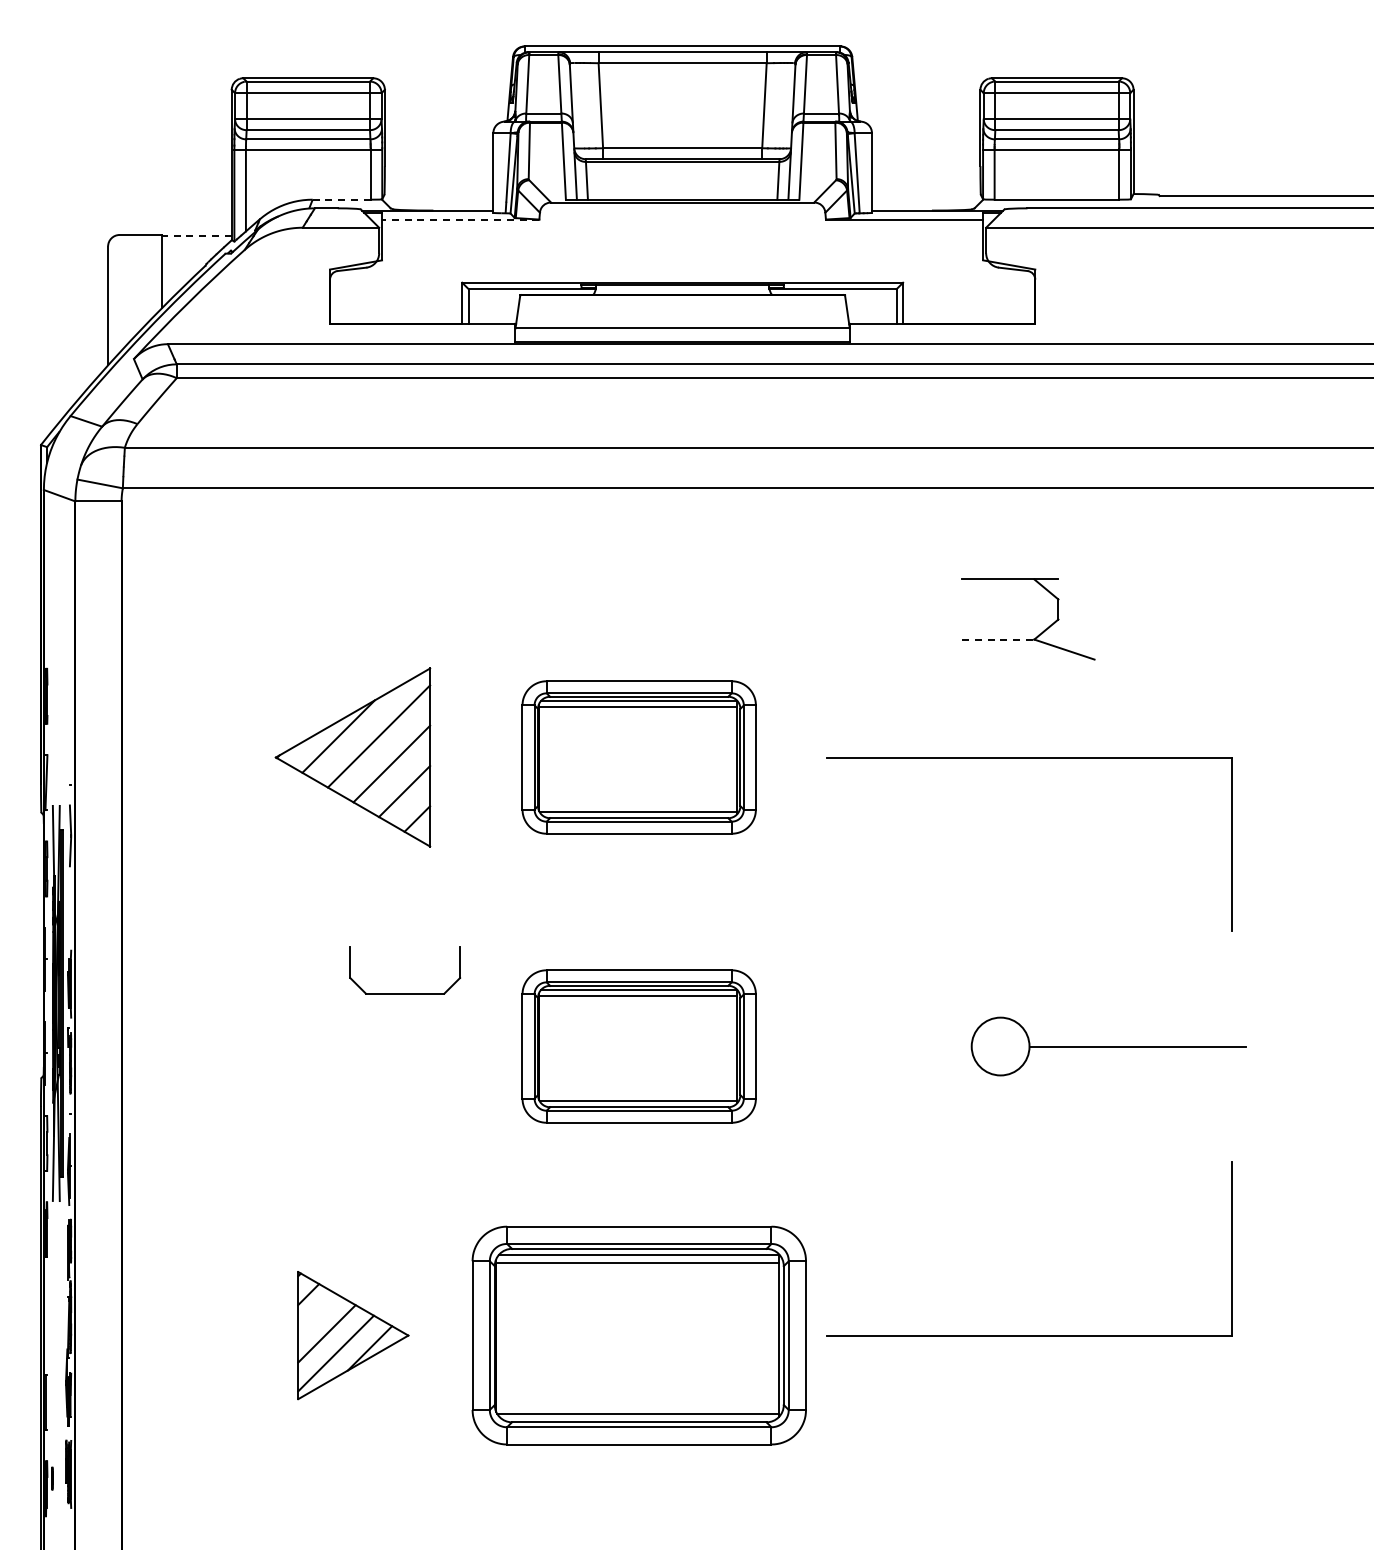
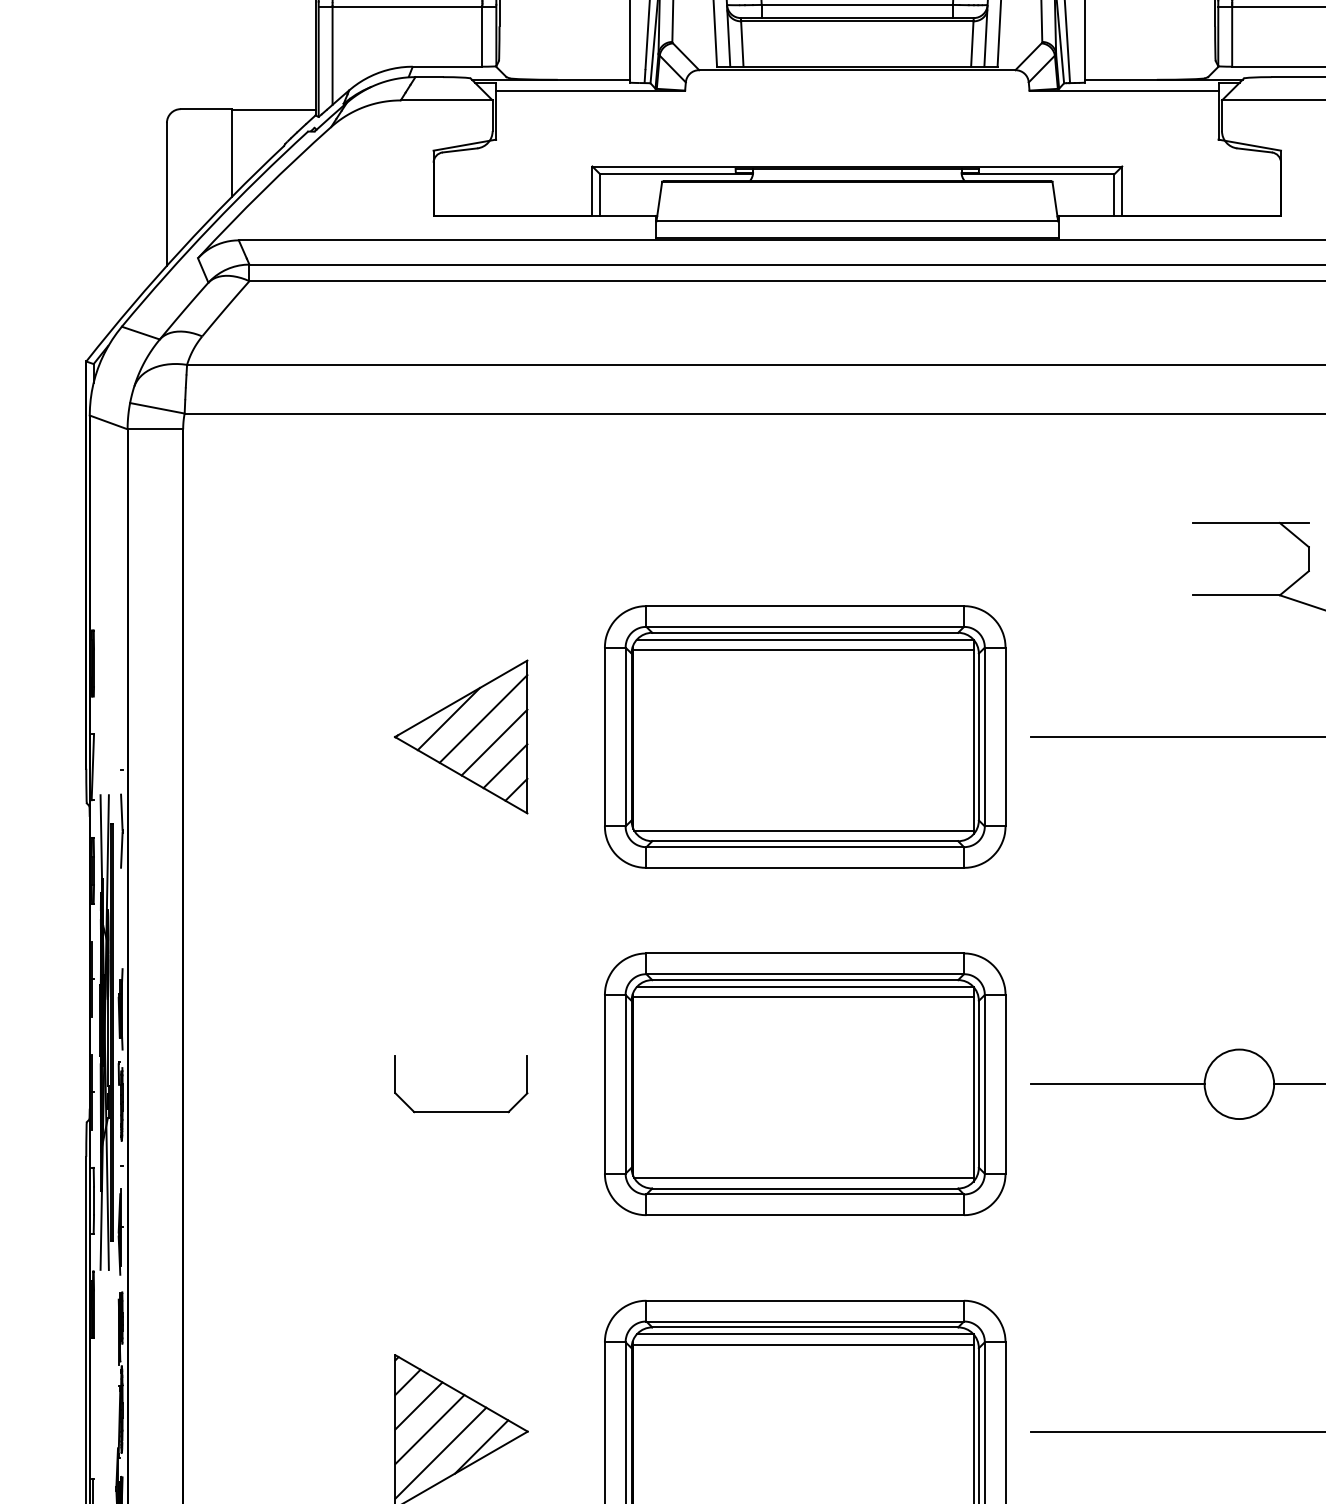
line: (341, 199) -> (447, 66), dashed -> solid
line: (460, 219) -> (590, 90), dashed -> solid
line: (197, 236) -> (274, 110), dashed -> solid
line: (998, 639) -> (1236, 595), dashed -> solid
part: (352, 757) -> (460, 736), size x0.71
part: (638, 757) -> (804, 736), size x1.43
part: (404, 993) -> (460, 1111), moved
part: (638, 1046) -> (804, 1084), size x1.43
line: (899, 1046) -> (1117, 1084), added
line: (317, 1313) -> (418, 1405), added

